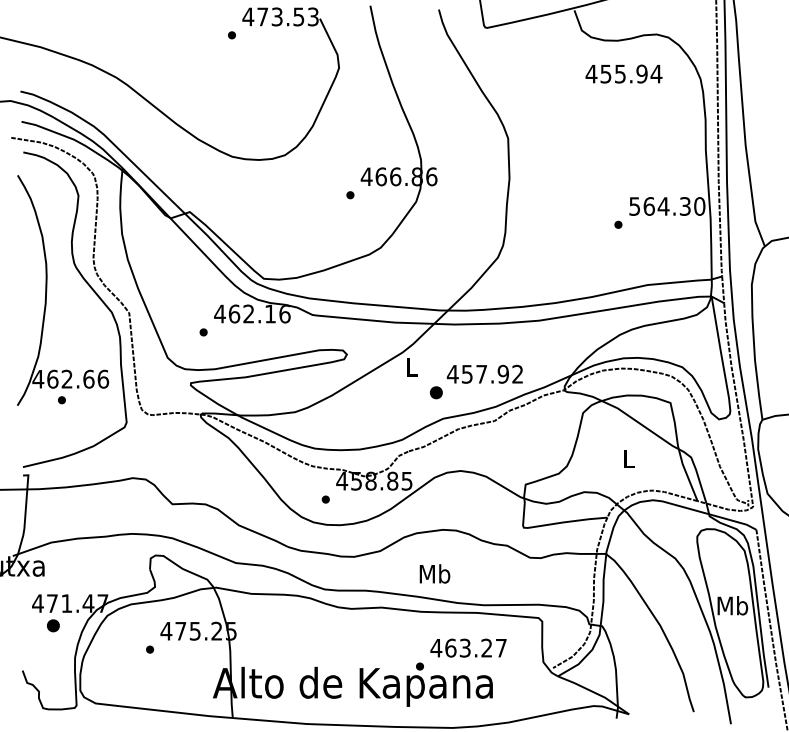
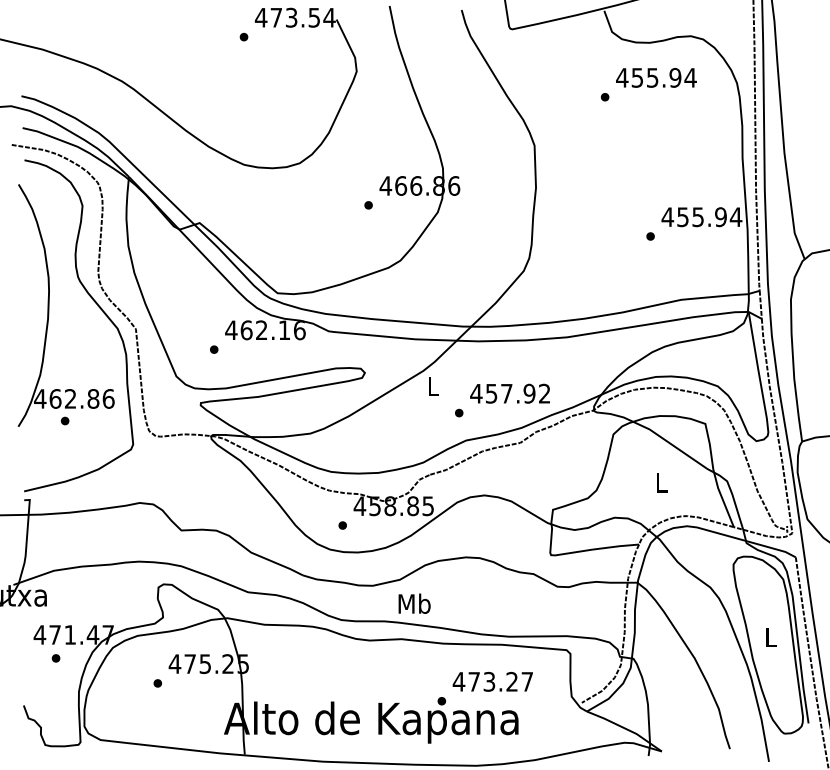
text: (313, 16) -> (329, 17), 473.53 -> 473.54
part: (574, 92) -> (604, 97), added
text: (666, 206) -> (701, 217), 564.30 -> 455.94
text: (88, 378) -> (93, 398), 462.66 -> 462.86
part: (436, 392) -> (459, 412), size x0.62
text: (434, 573) -> (414, 603), moved
text: (732, 606) -> (770, 637), Mb -> L
part: (52, 625) -> (55, 658), size x0.62
text: (451, 647) -> (474, 681), 463.27 -> 473.27

